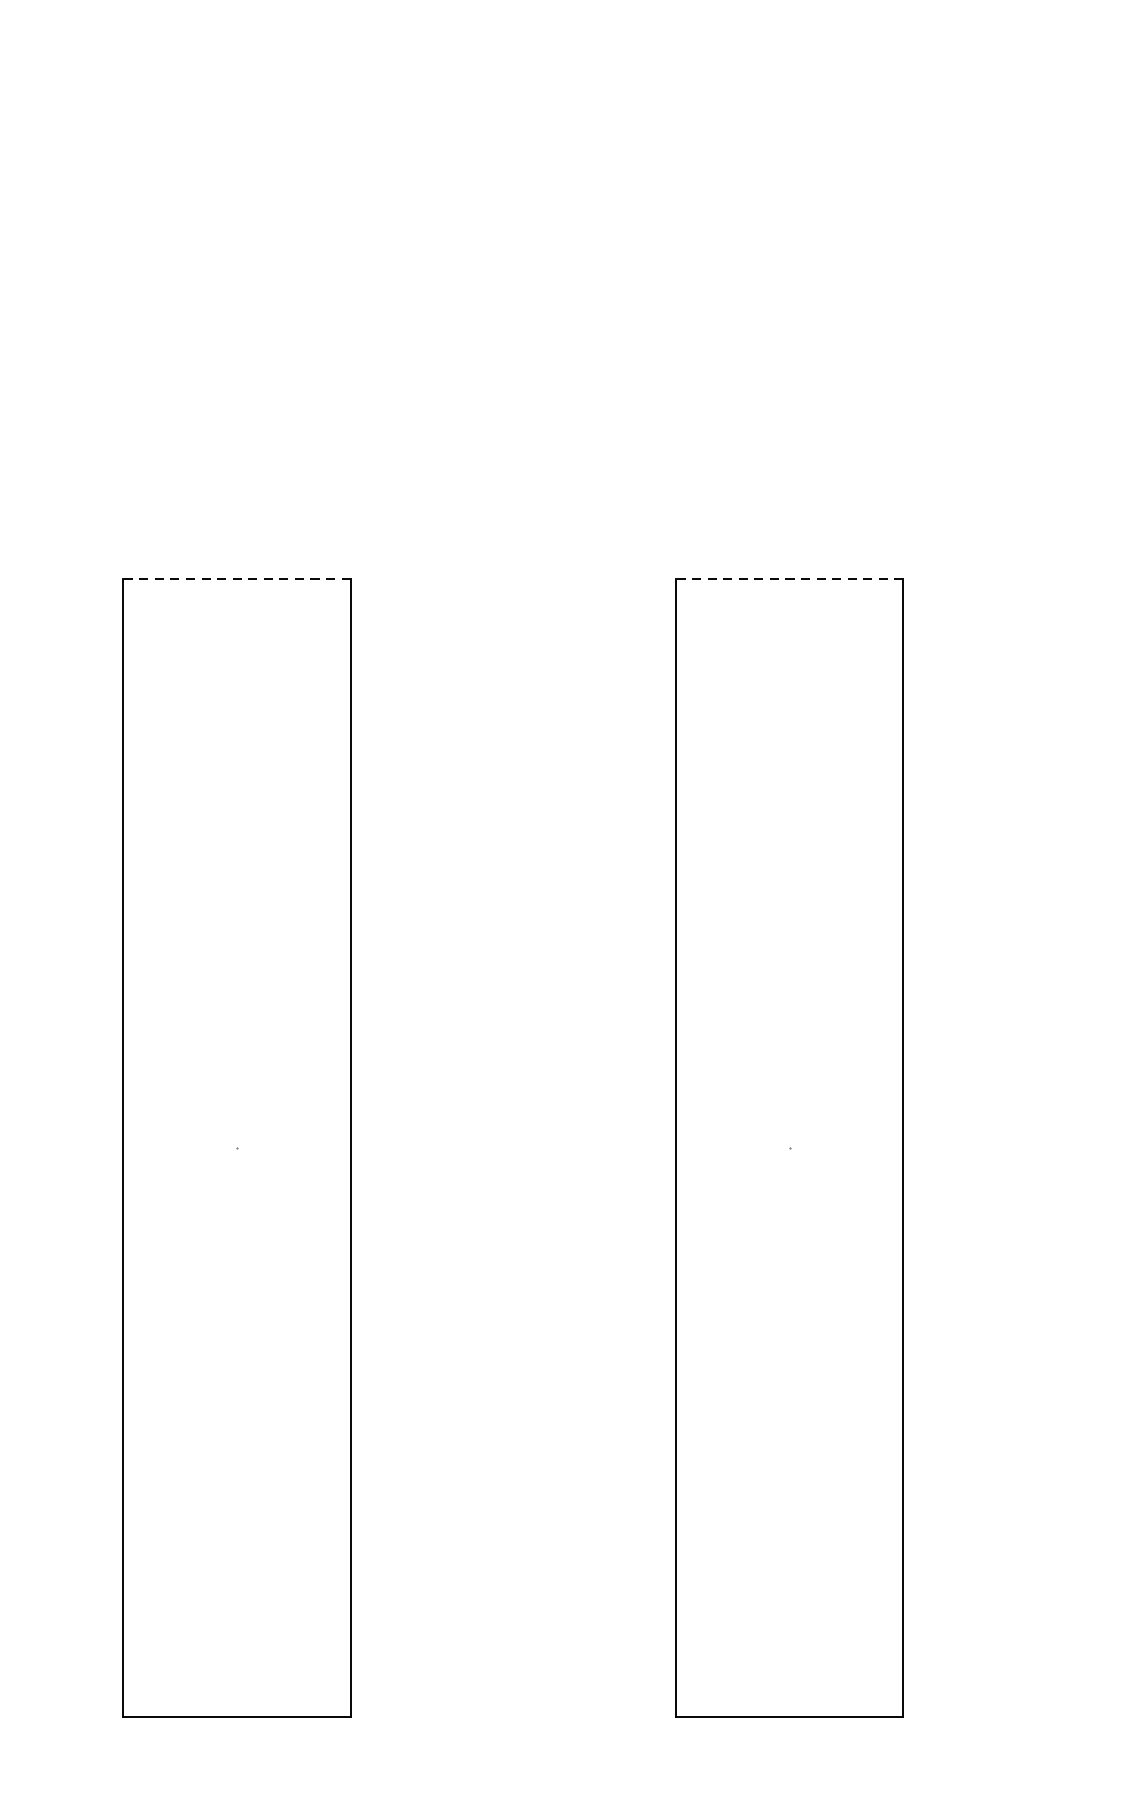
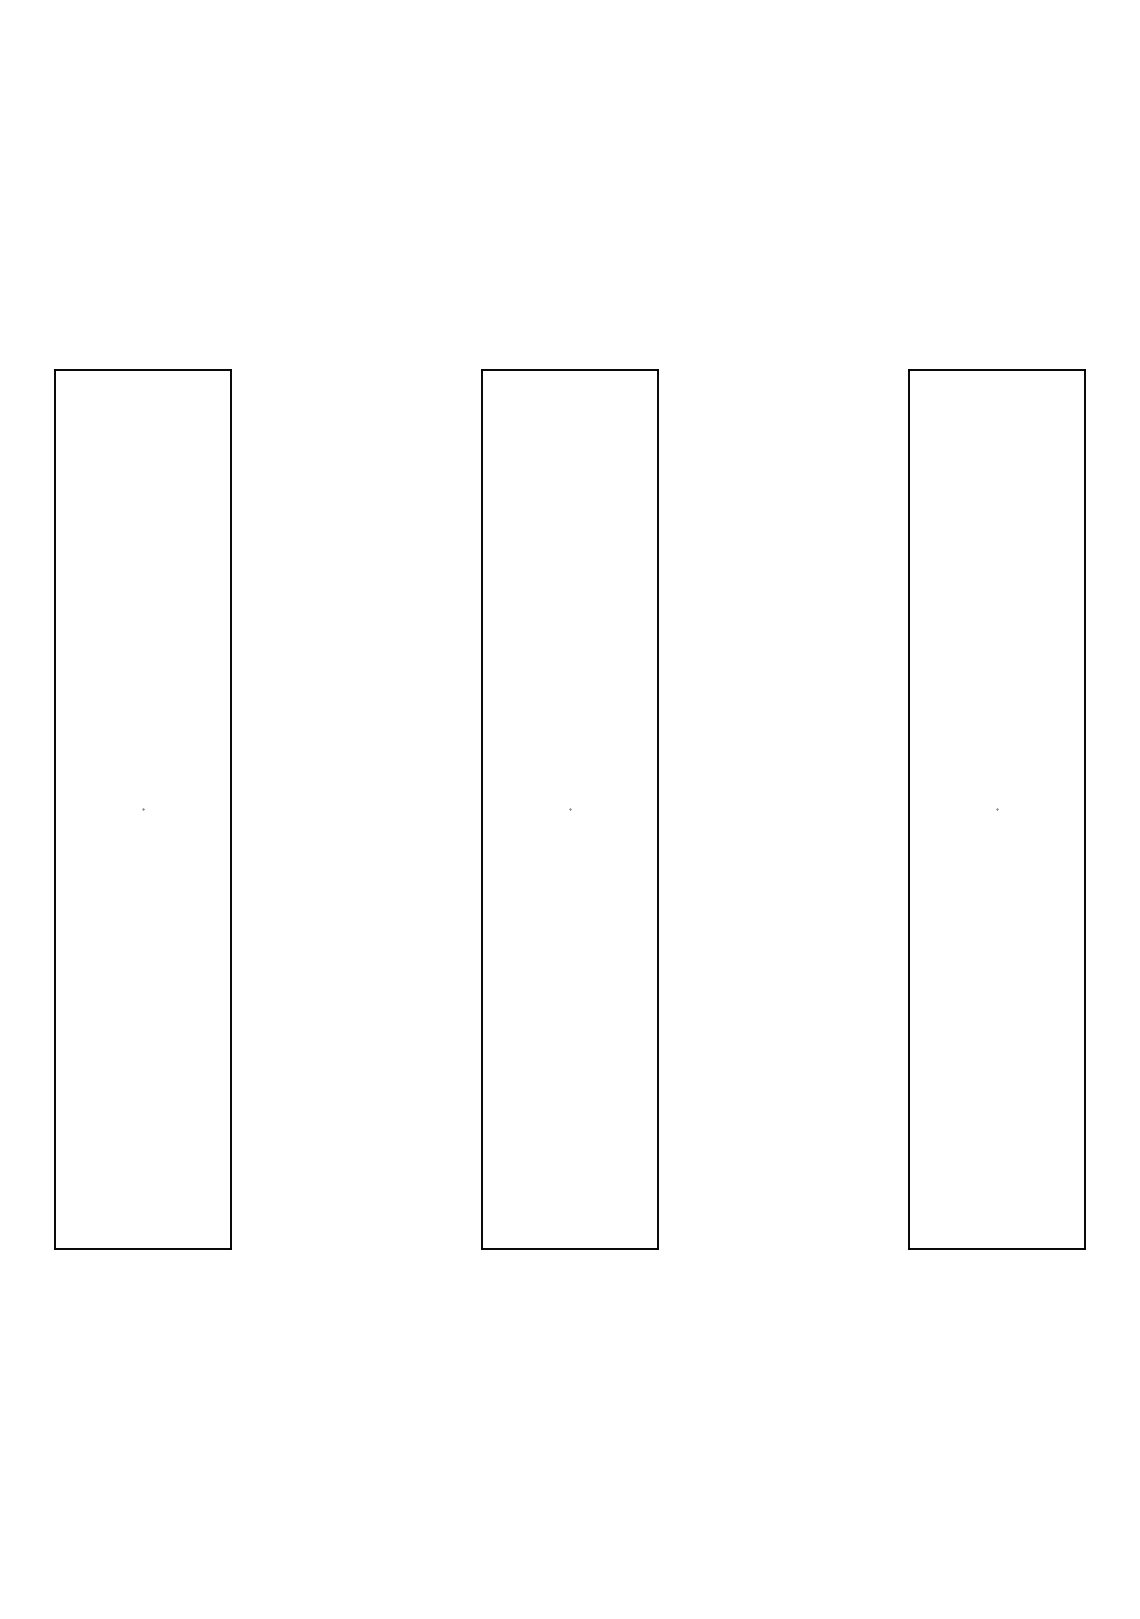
line: (236, 578) -> (142, 369), dashed -> solid
line: (789, 578) -> (569, 369), dashed -> solid

